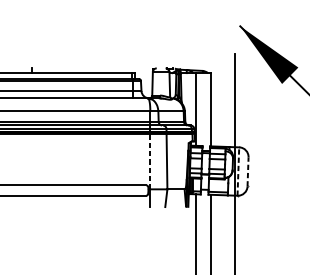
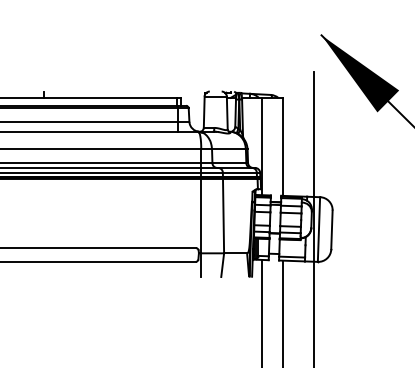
line: (150, 161) -> (201, 215), dashed -> solid
line: (238, 171) -> (319, 229), dashed -> solid
line: (247, 171) -> (331, 229), dashed -> solid

